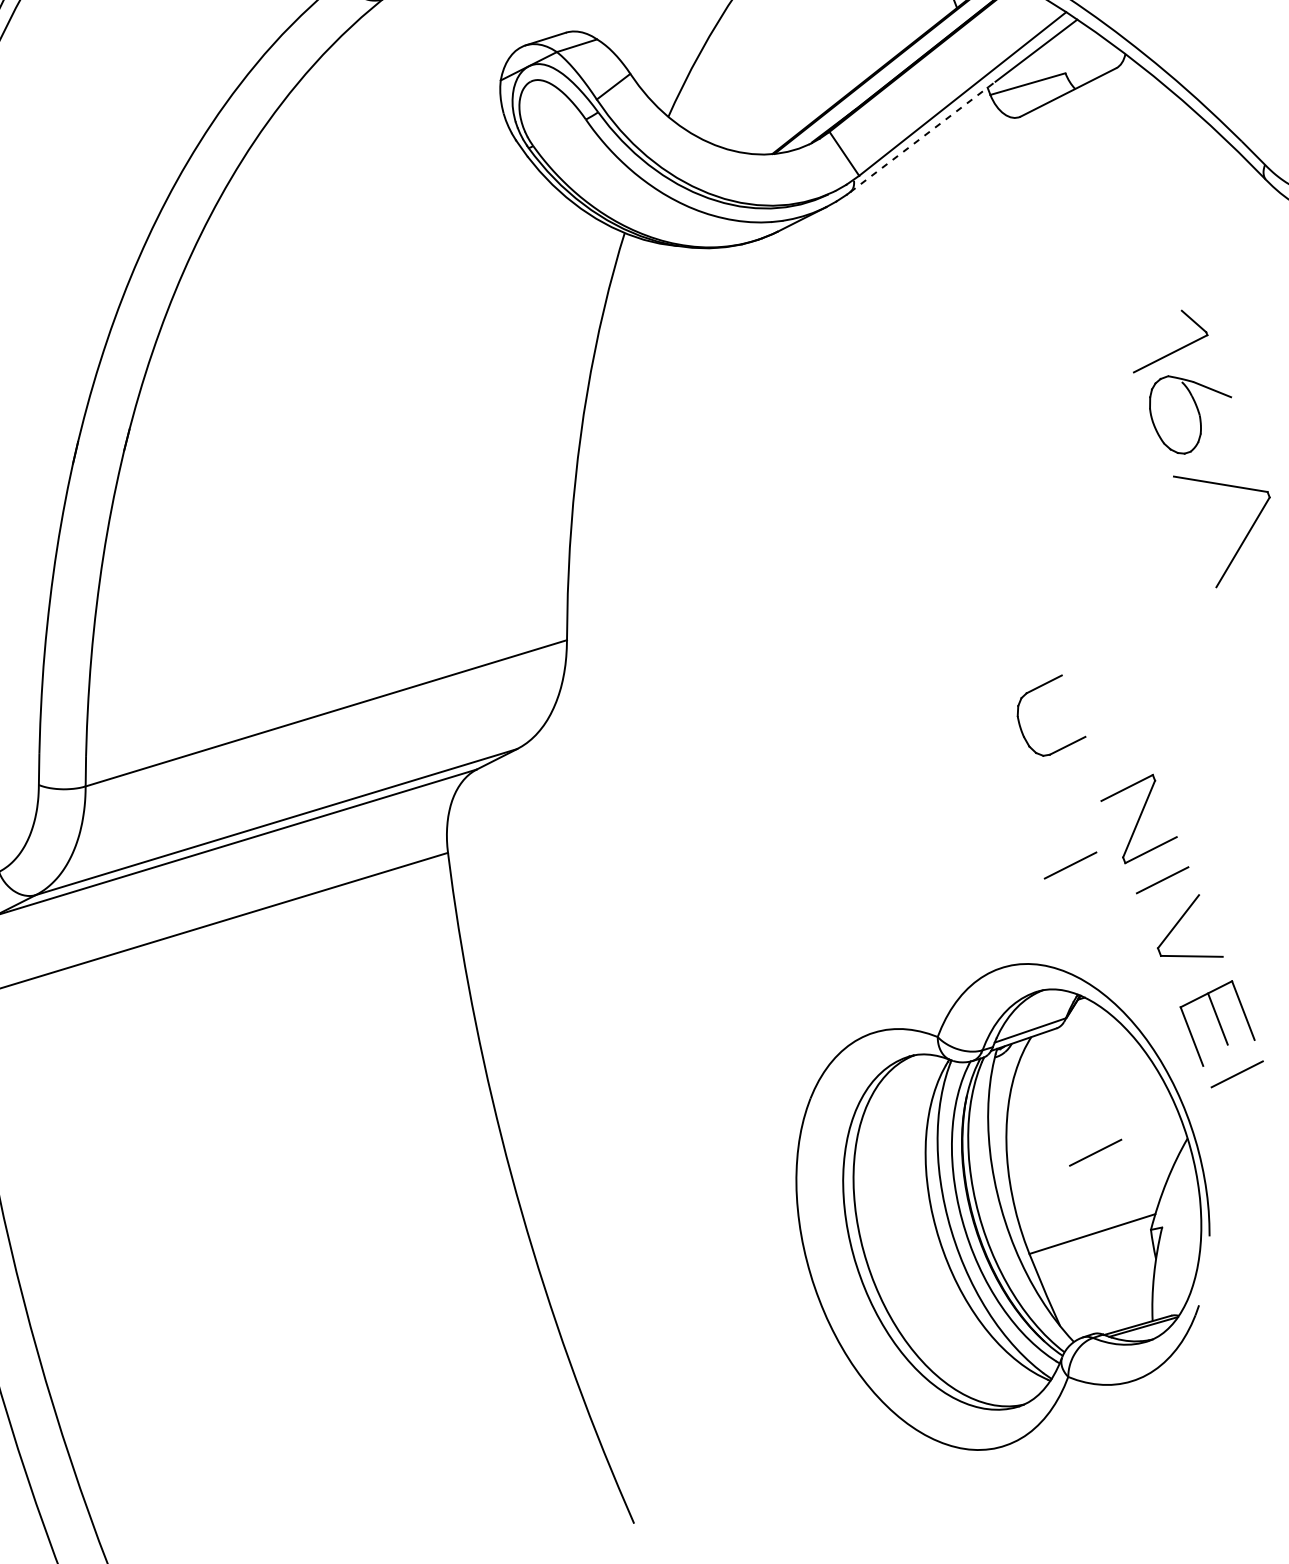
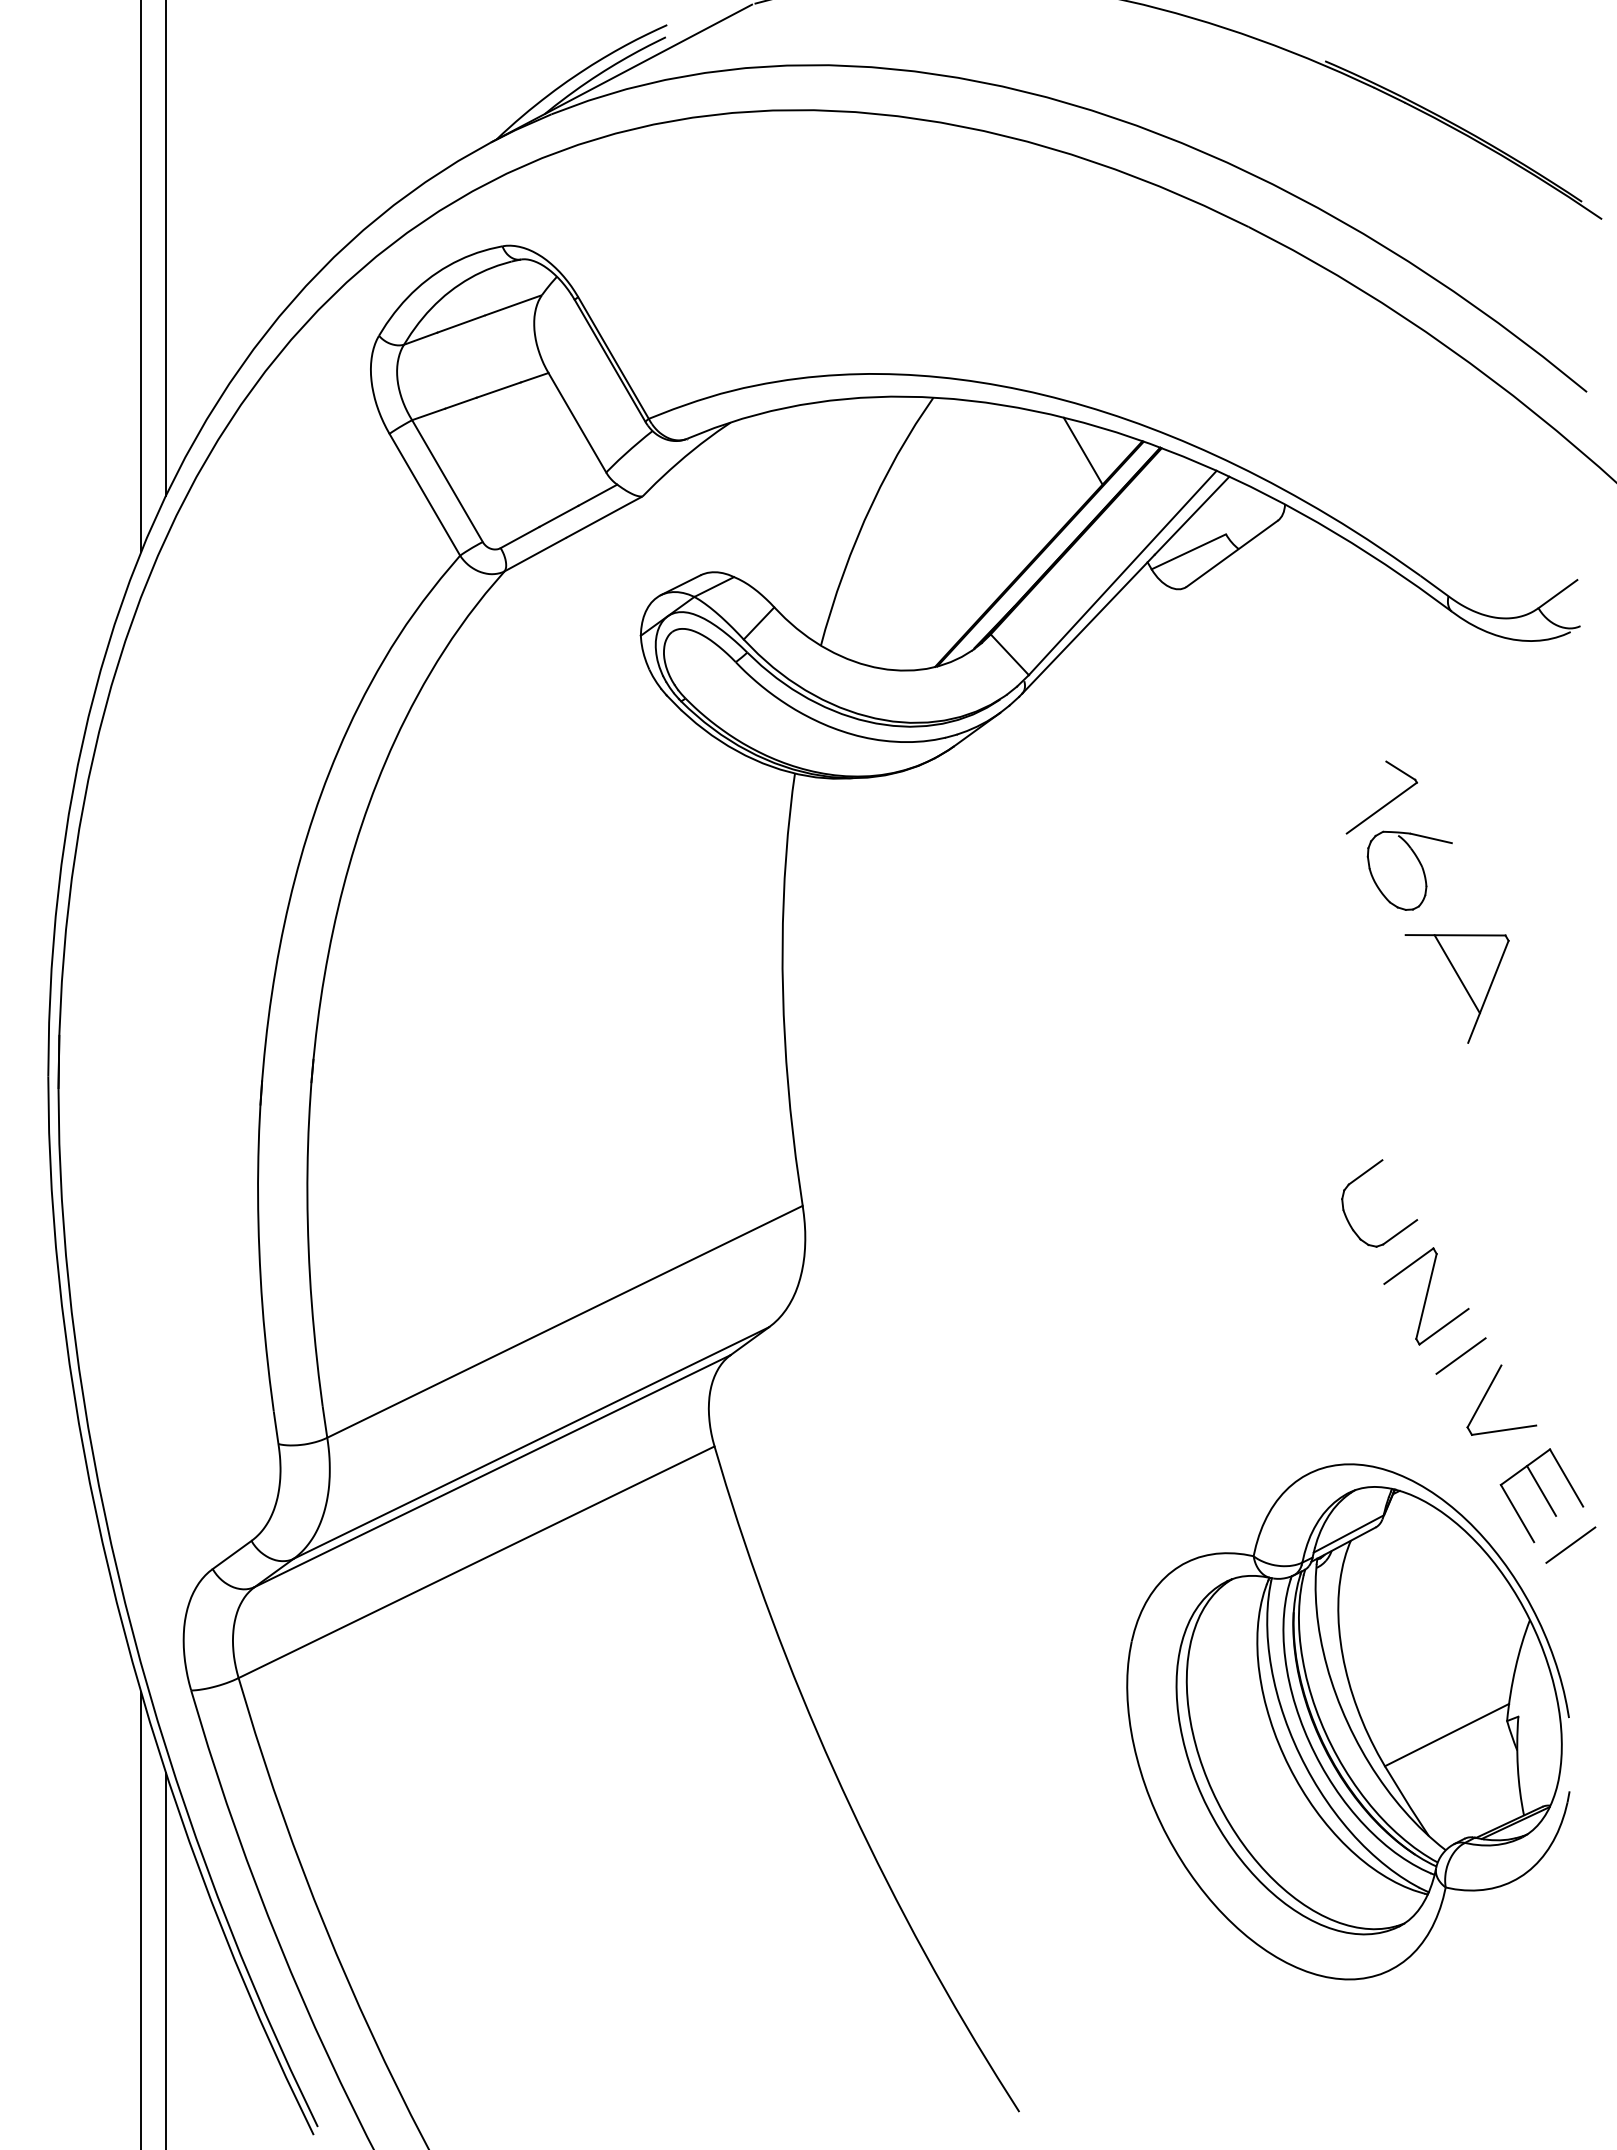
line: (922, 137) -> (1088, 624), dashed -> solid
line: (1215, 521) -> (1456, 974), added
part: (1038, 688) -> (1360, 1177), moved
line: (1070, 864) -> (1362, 1355), removed
line: (1095, 1152) -> (1436, 1649), removed

